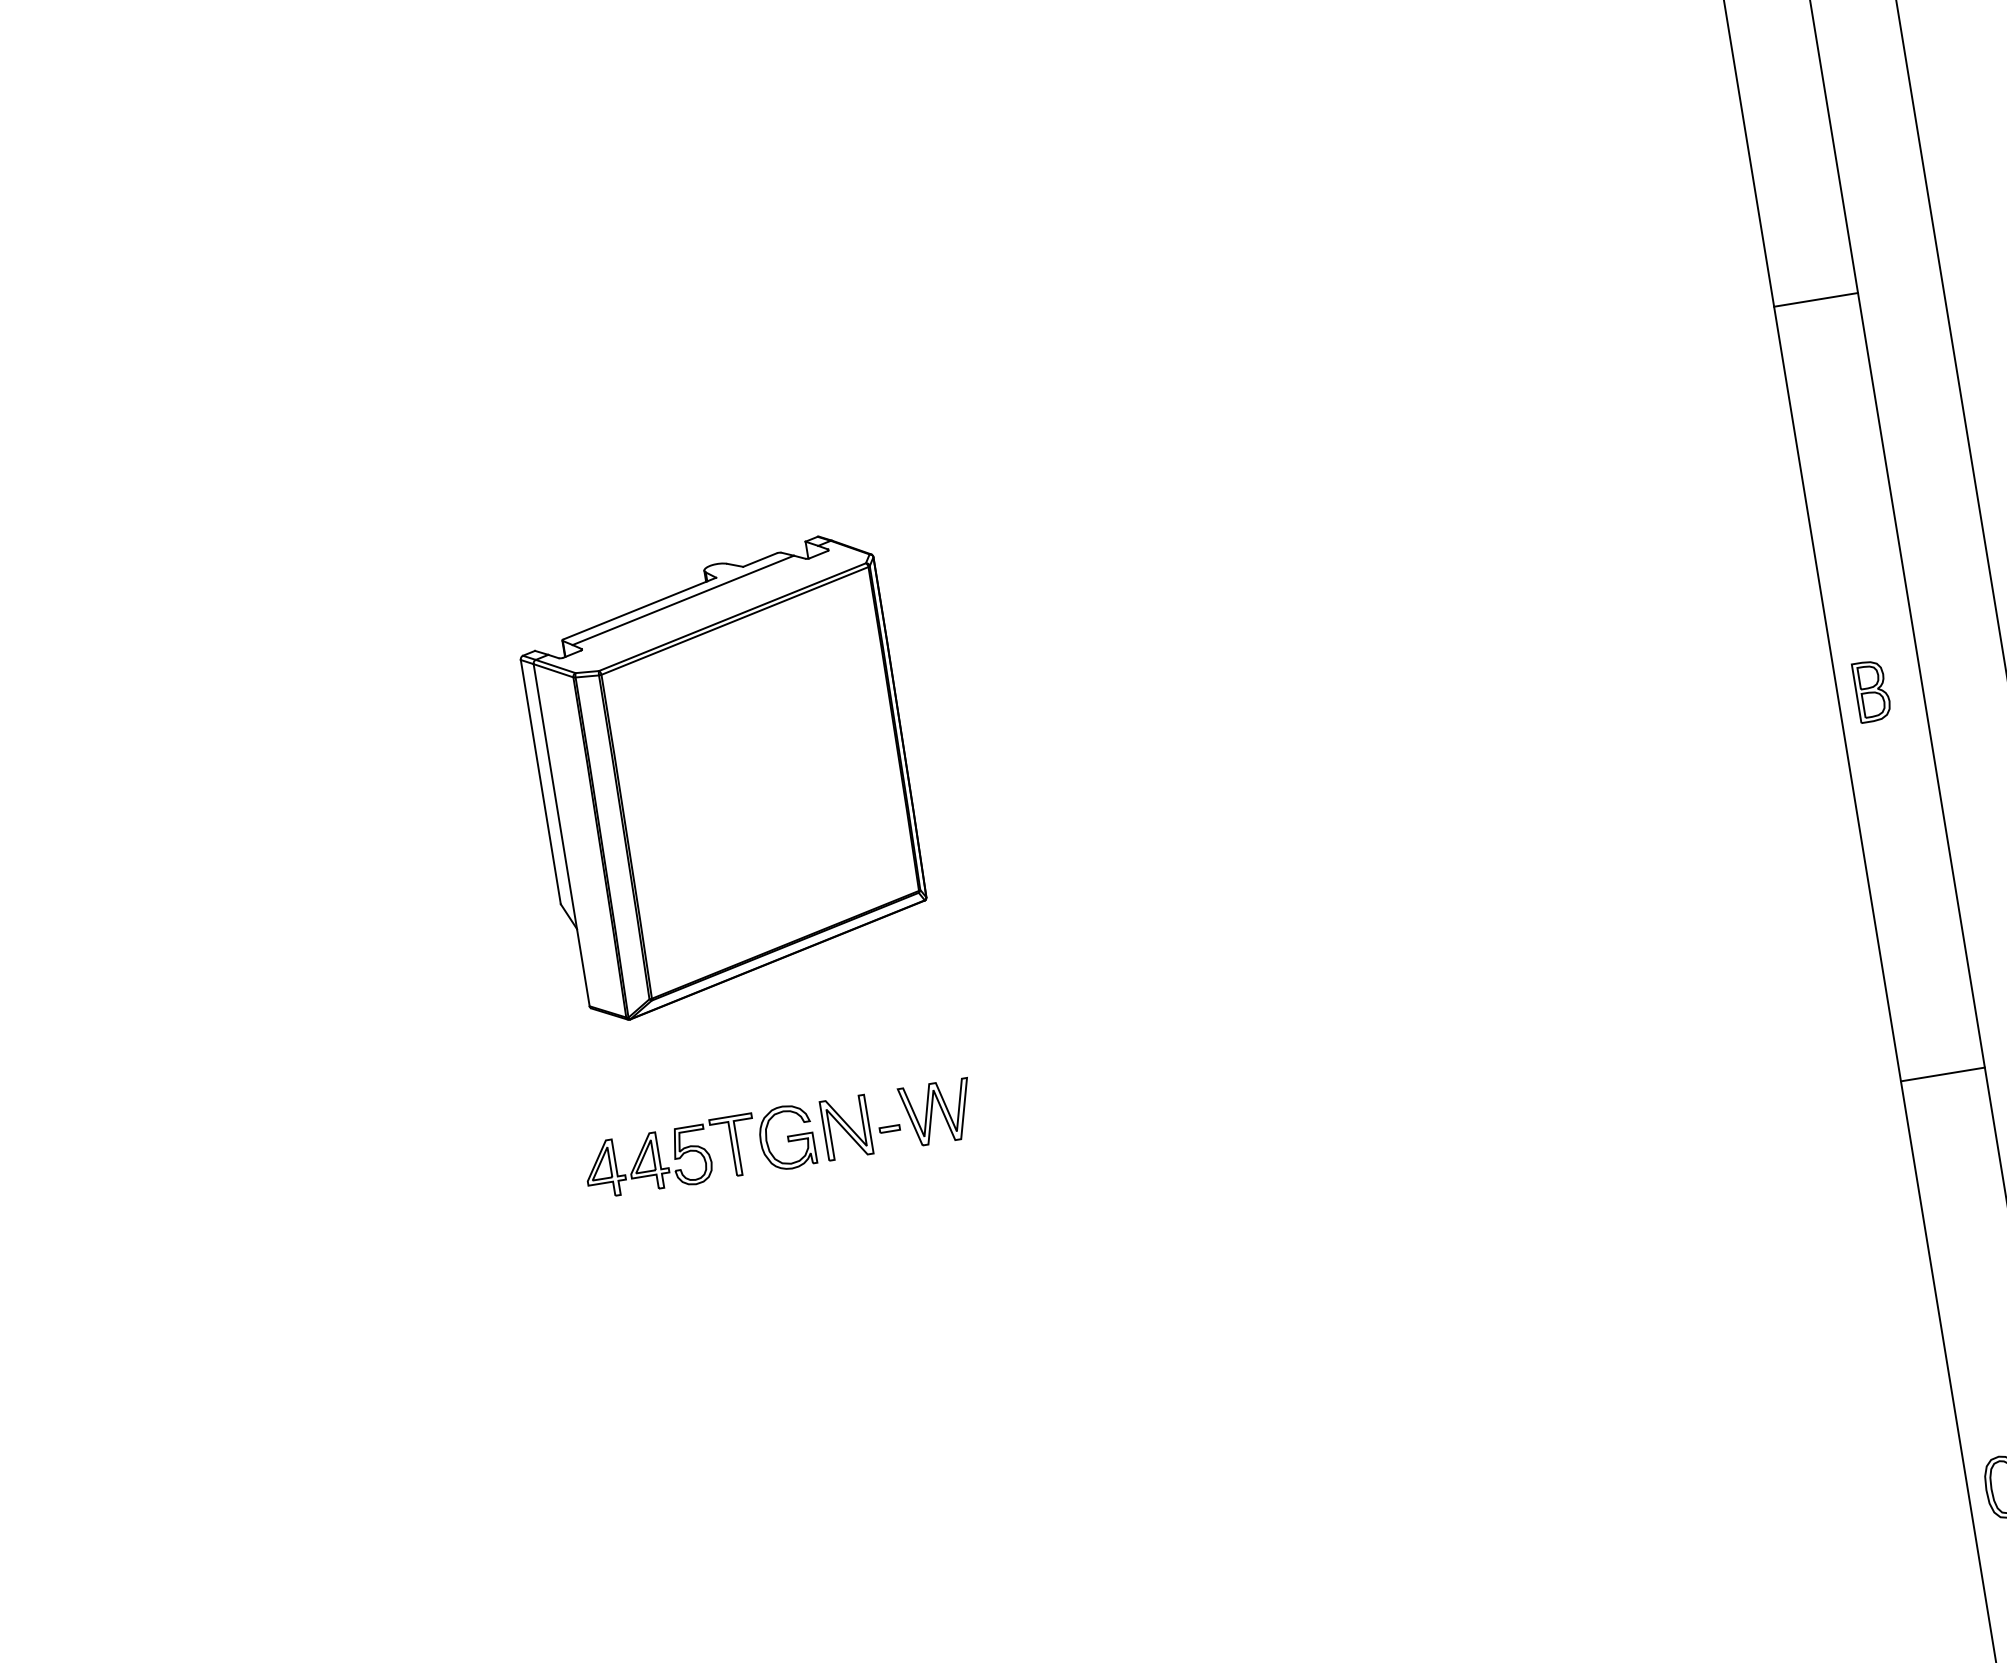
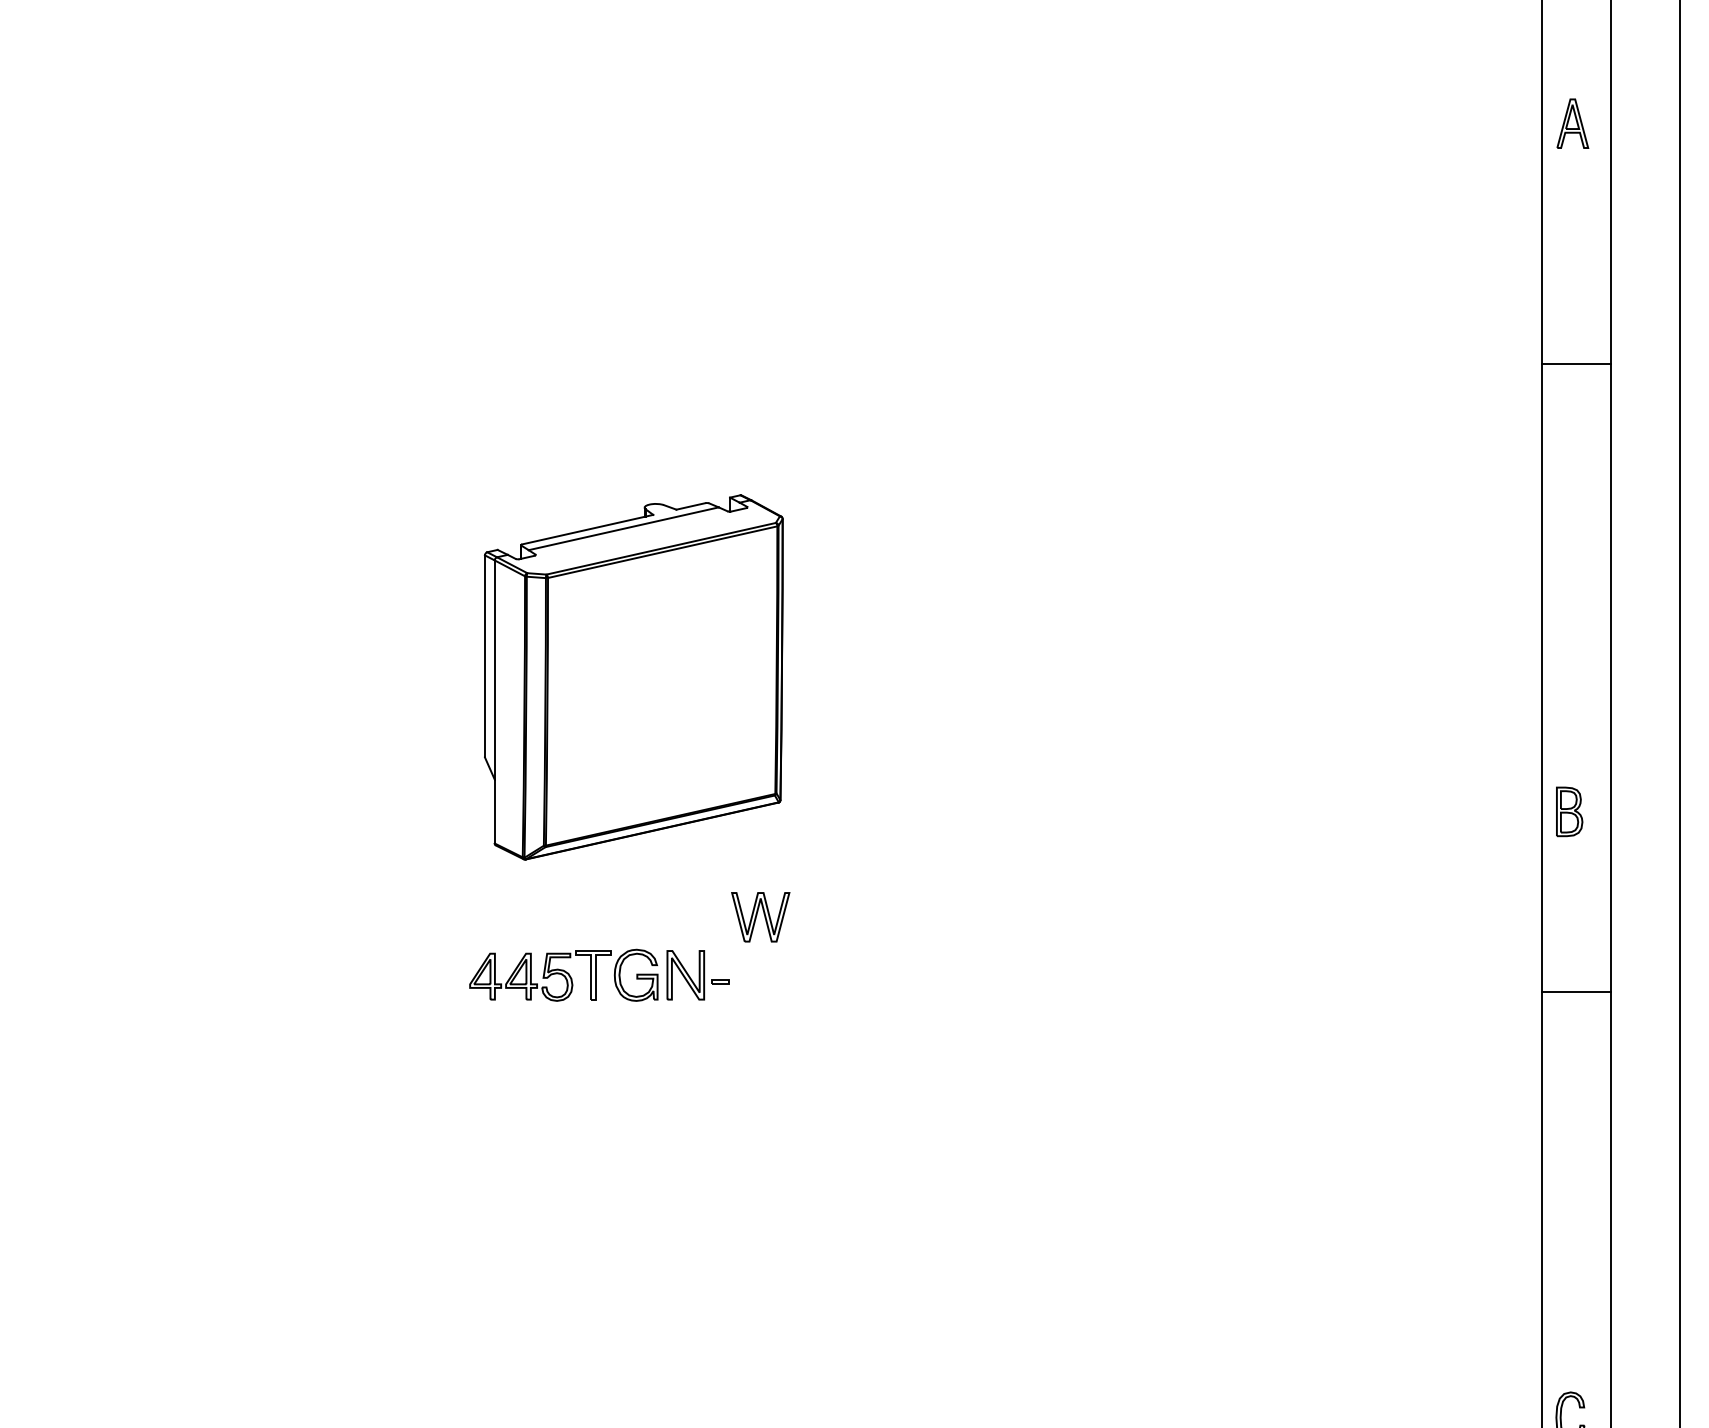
line: (1815, 300) -> (1575, 364), moved
part: (1871, 690) -> (1569, 811), moved
line: (1942, 1075) -> (1575, 992), moved
part: (936, 1113) -> (760, 917), moved

